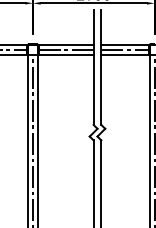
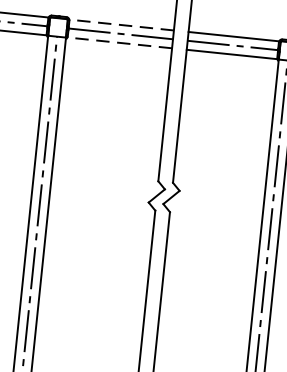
line: (66, 45) -> (122, 25), solid -> dashed
line: (66, 54) -> (120, 42), solid -> dashed

